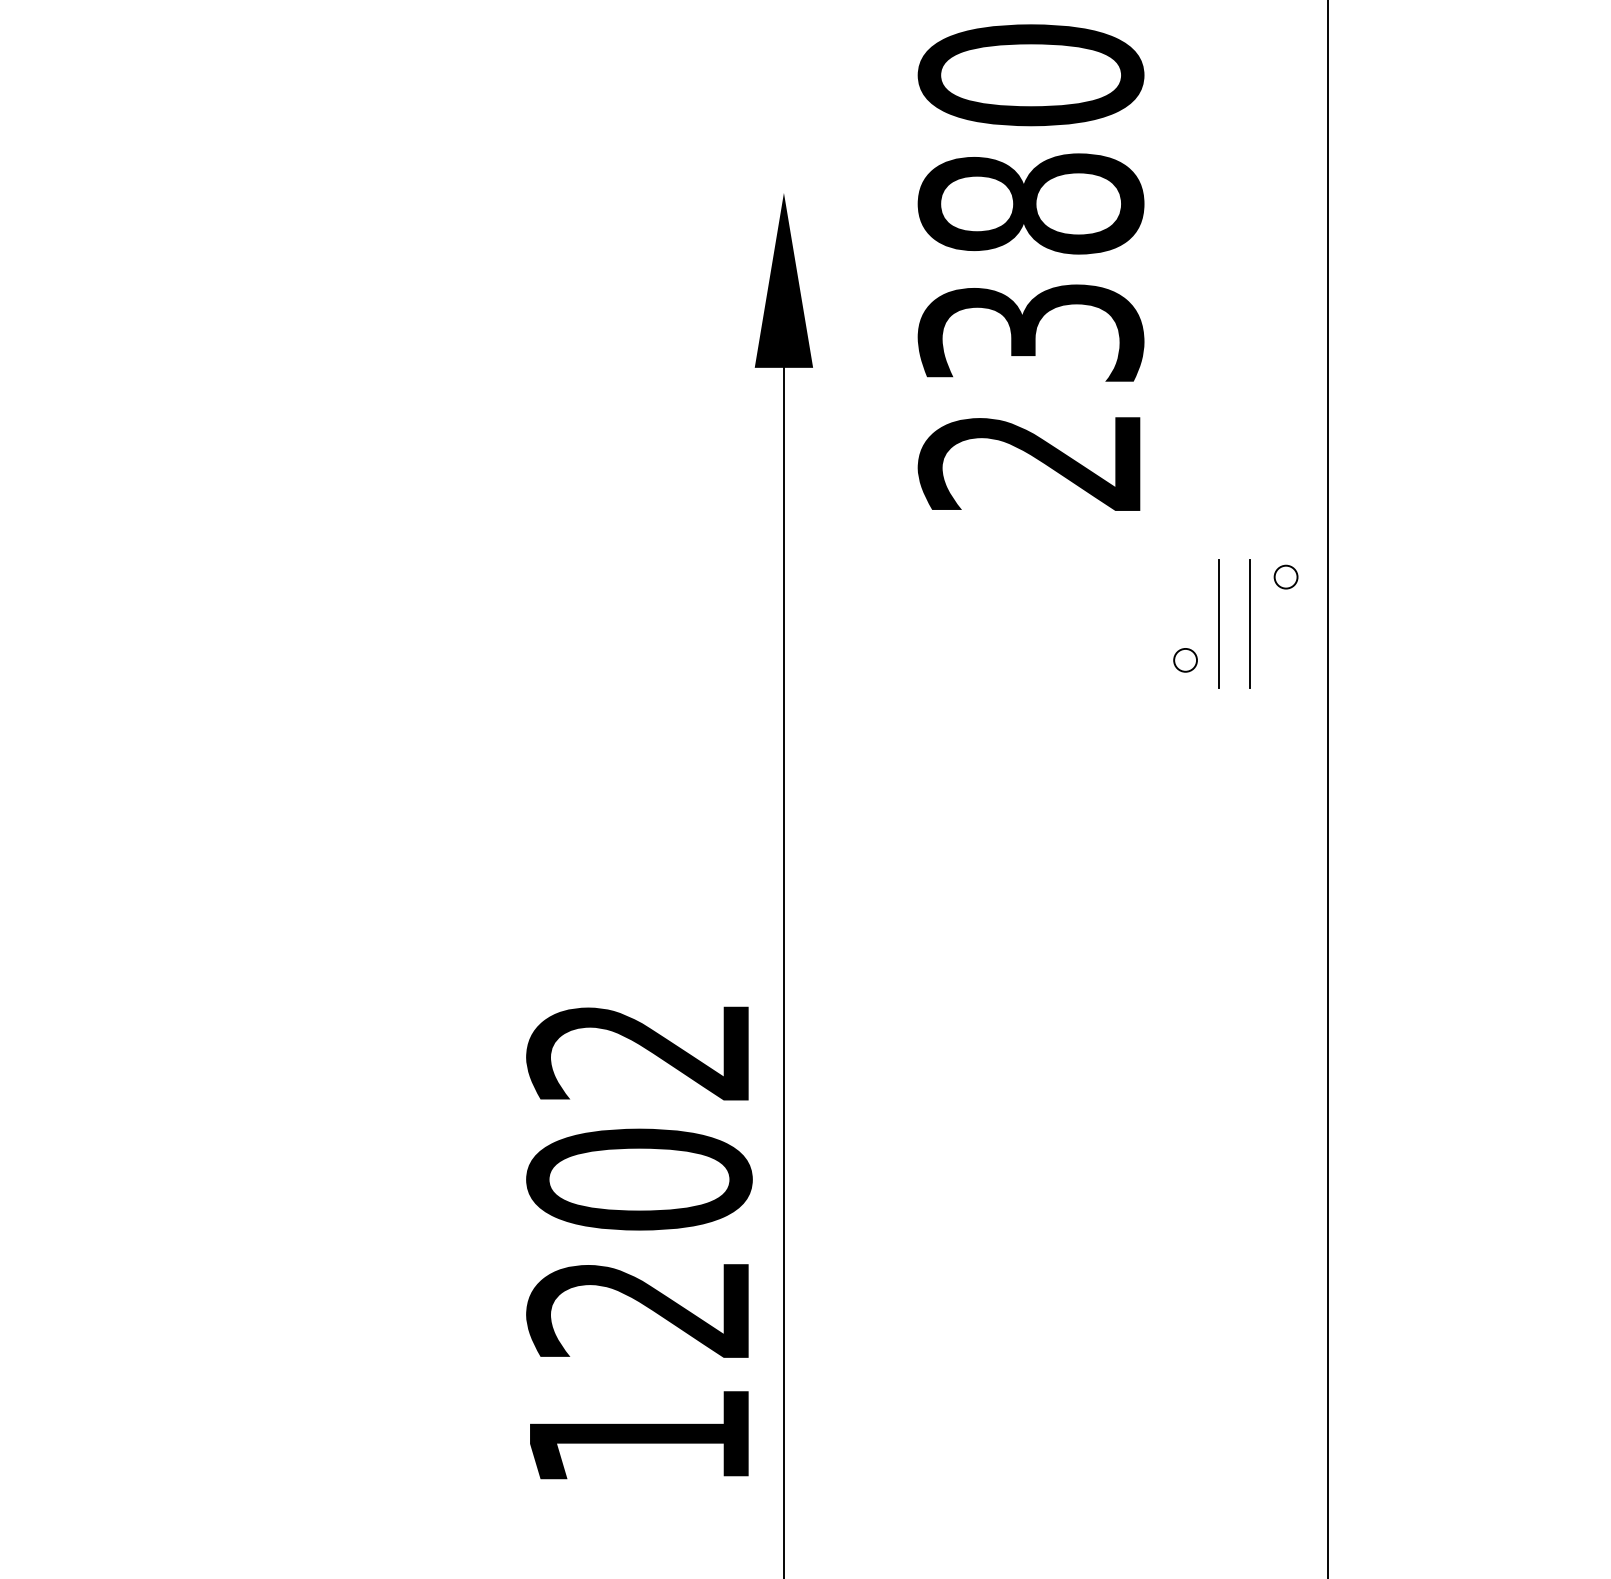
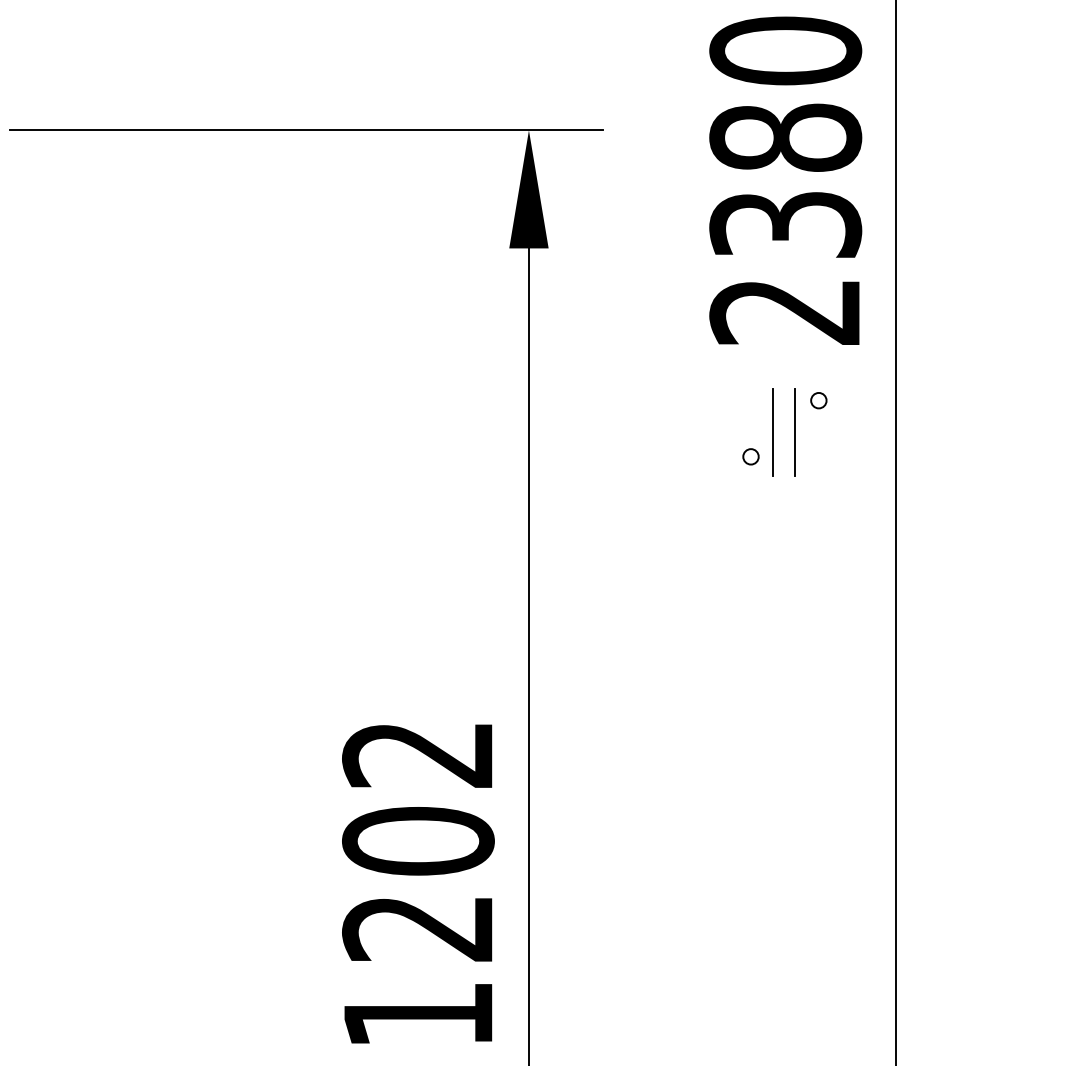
line: (452, 193) -> (305, 130), added
text: (1030, 267) -> (785, 180), moved
part: (1250, 624) -> (794, 432), moved
text: (639, 1242) -> (418, 883), moved

